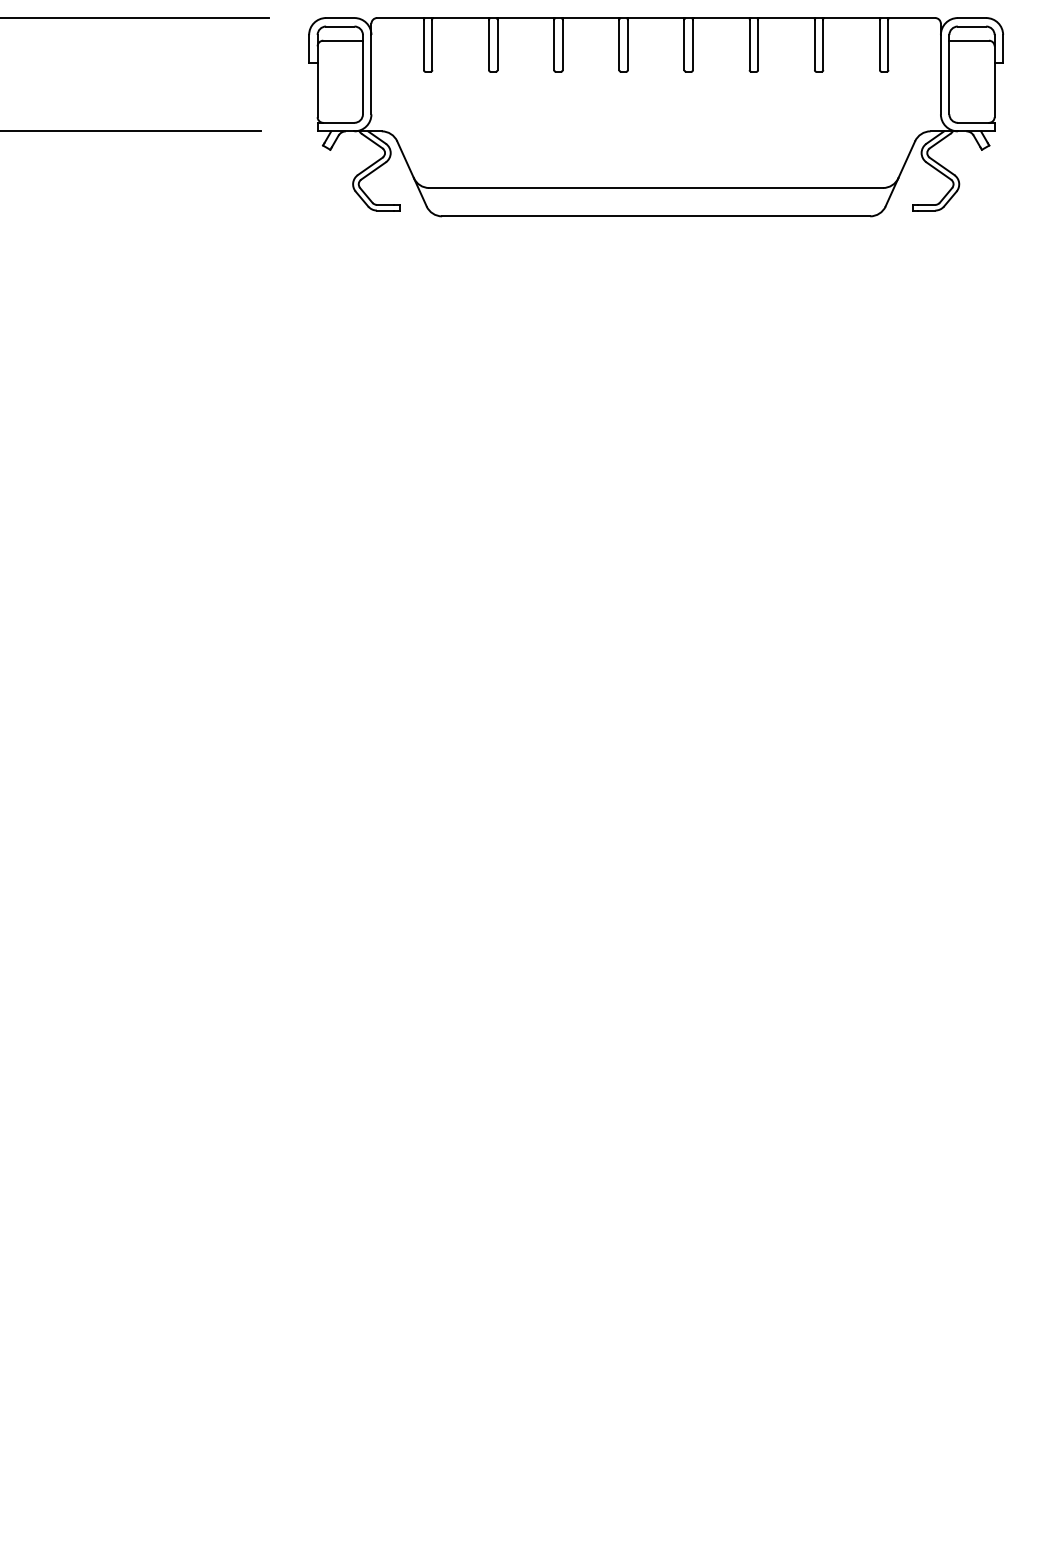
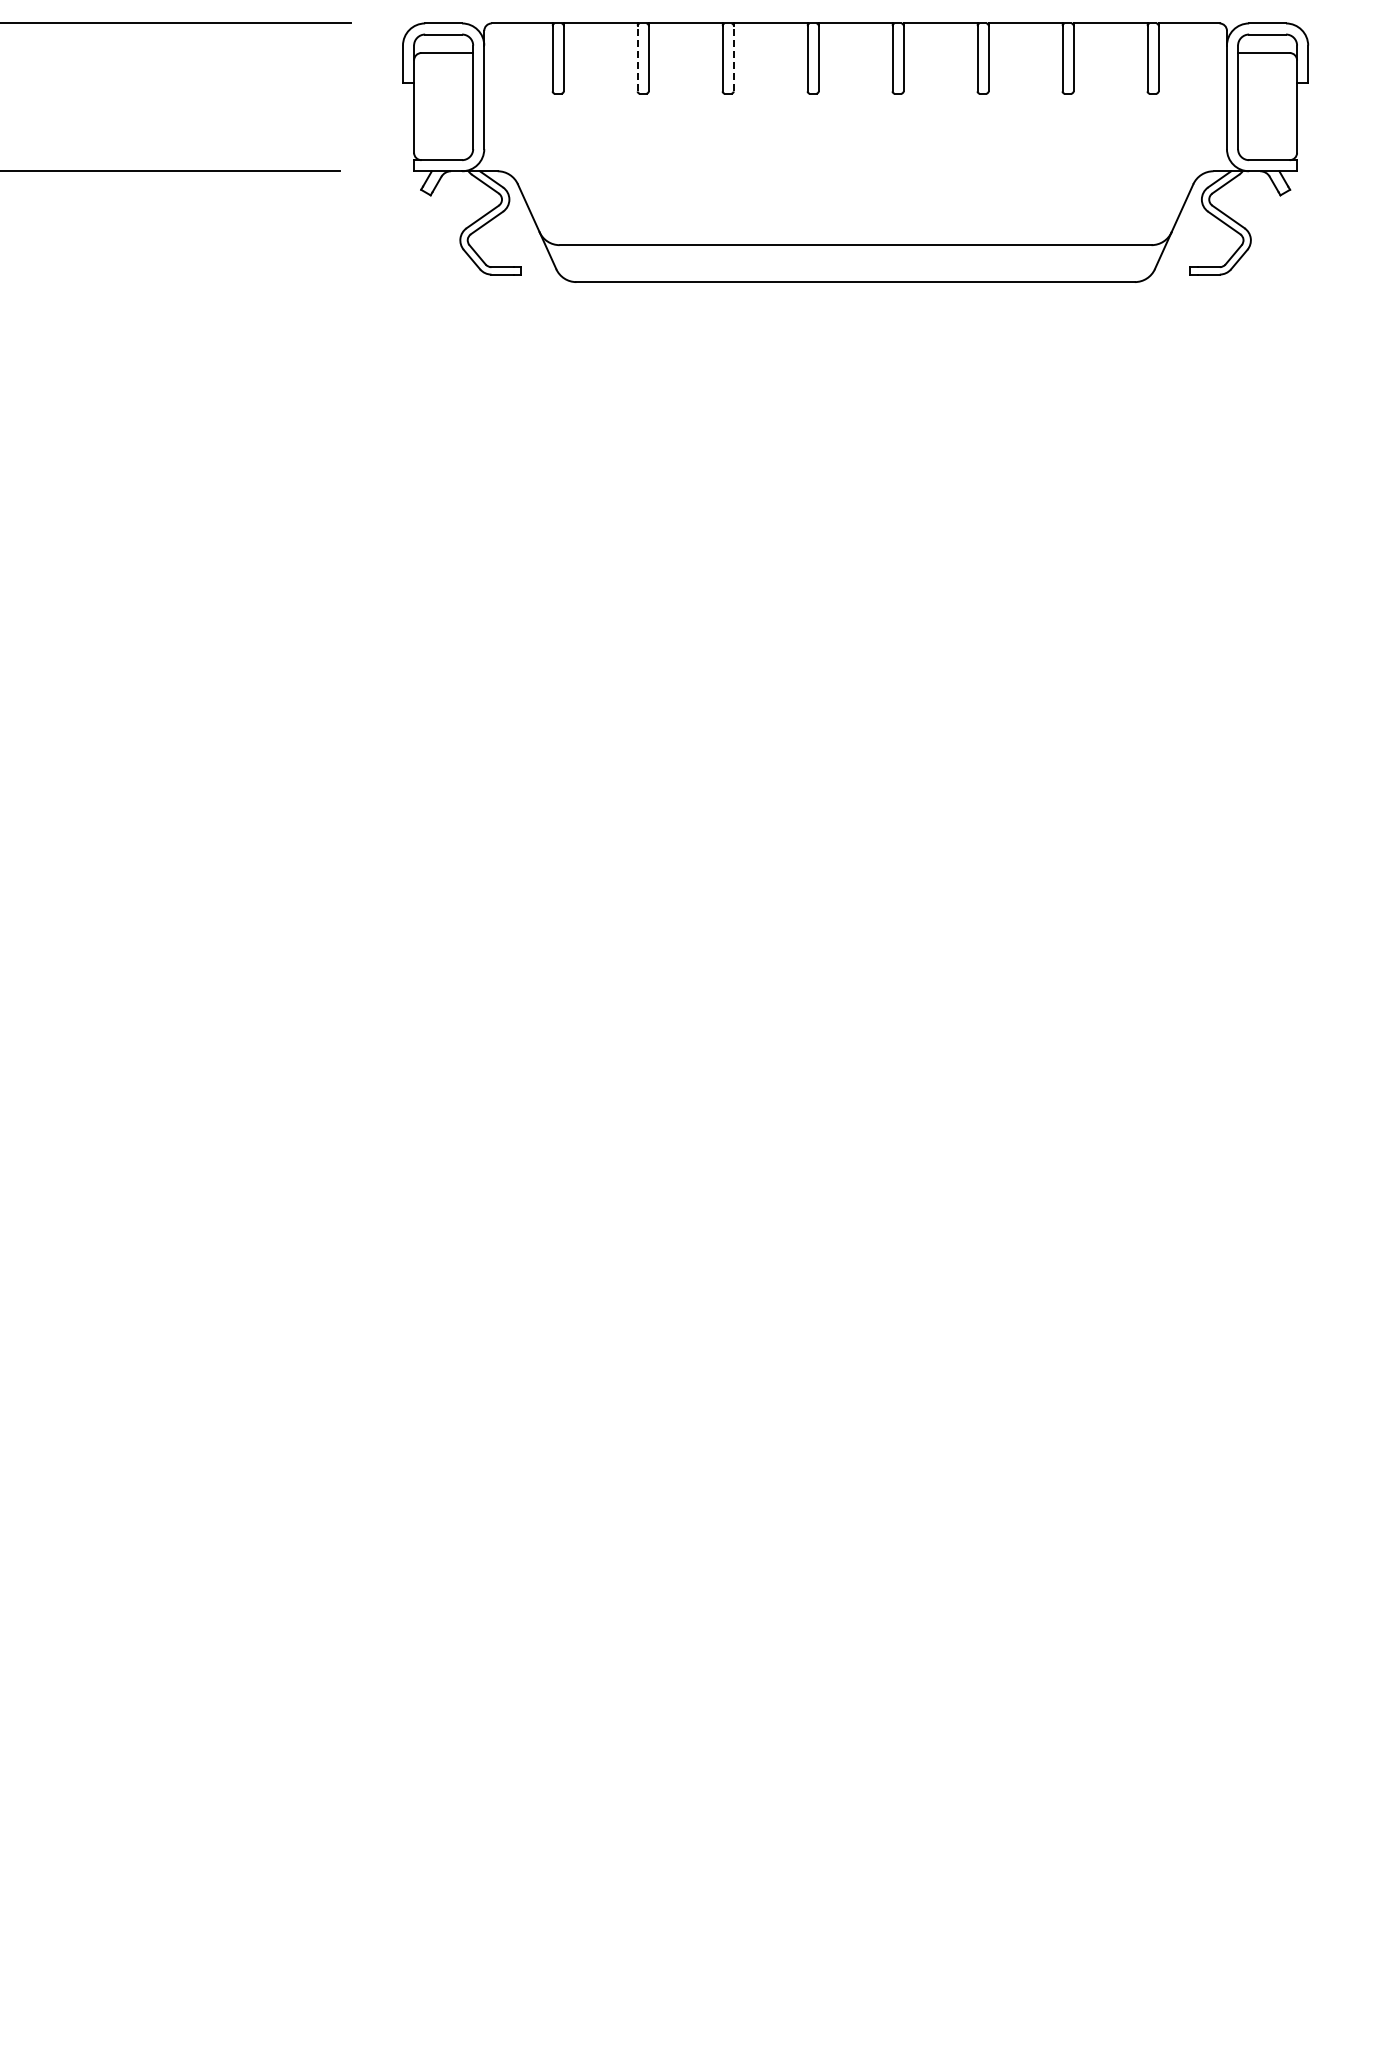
line: (488, 44) -> (637, 58), solid -> dashed
line: (562, 44) -> (733, 58), solid -> dashed

